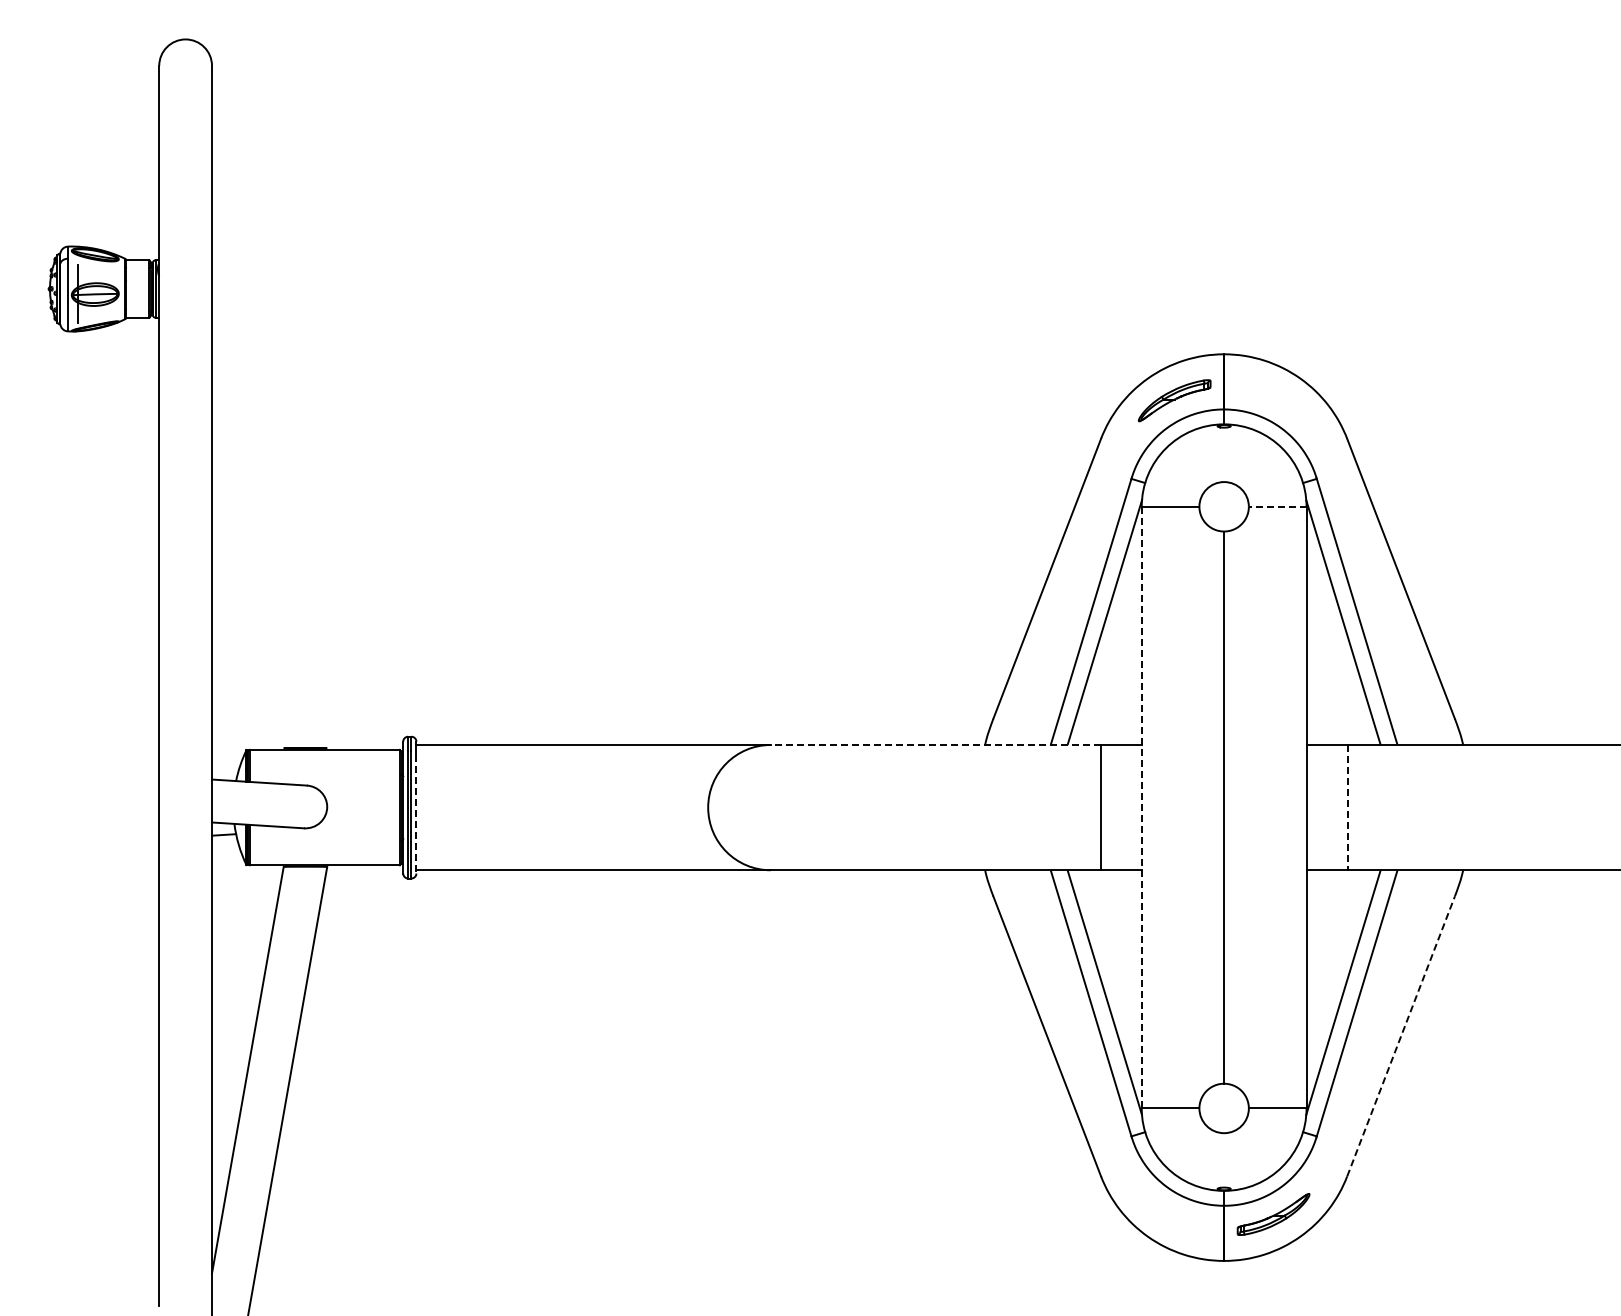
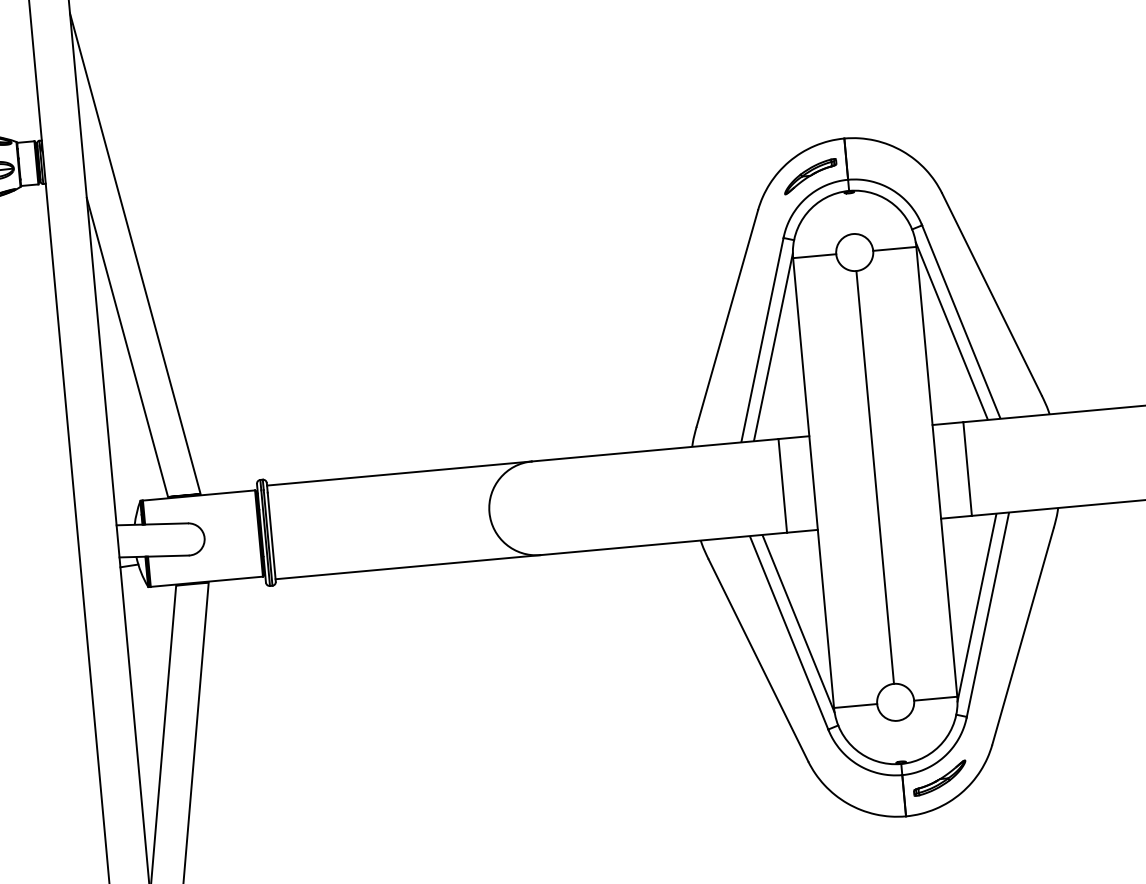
line: (269, 421) -> (135, 253), added
line: (1277, 506) -> (894, 248), dashed -> solid
line: (247, 544) -> (127, 347), added
line: (935, 744) -> (655, 449), dashed -> solid
line: (1141, 807) -> (813, 482), dashed -> solid
line: (1347, 807) -> (967, 468), dashed -> solid
line: (416, 814) -> (271, 537), dashed -> solid
line: (1401, 1035) -> (1023, 635), dashed -> solid

